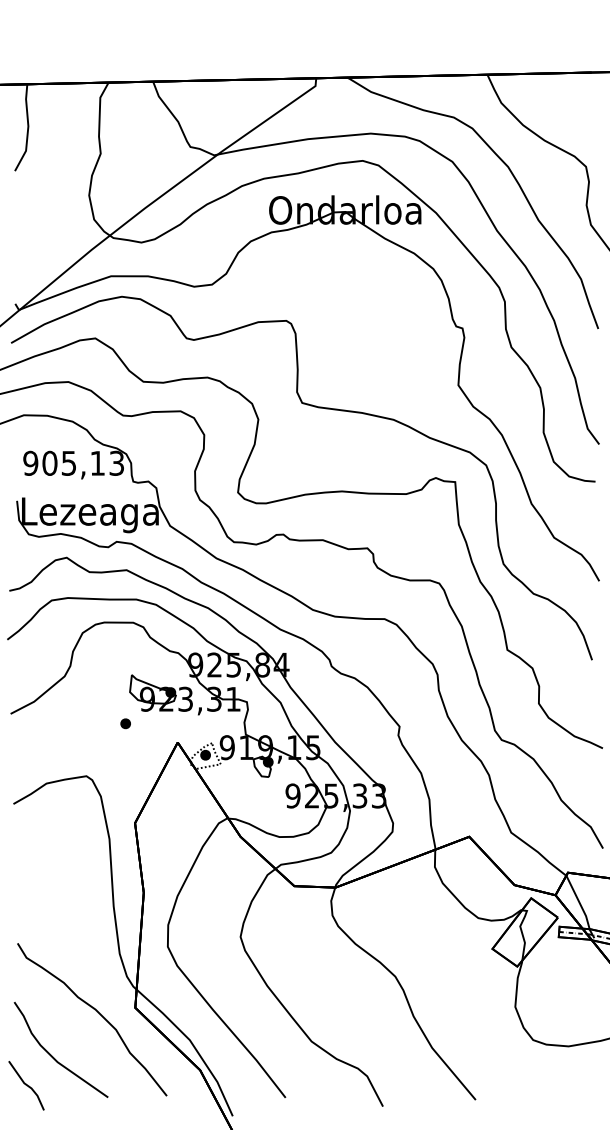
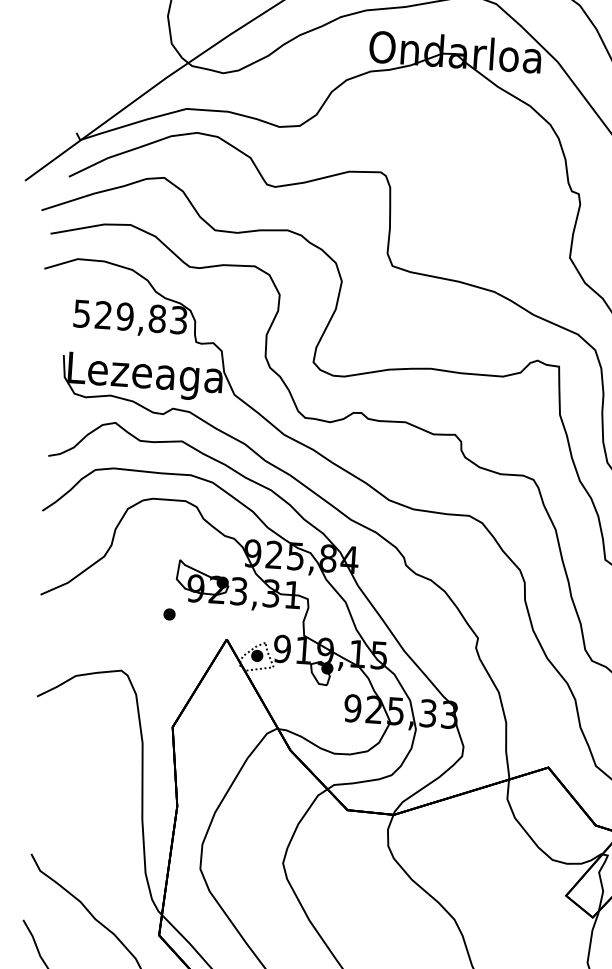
text: (64, 462) -> (120, 315), 905,13 -> 529,83

